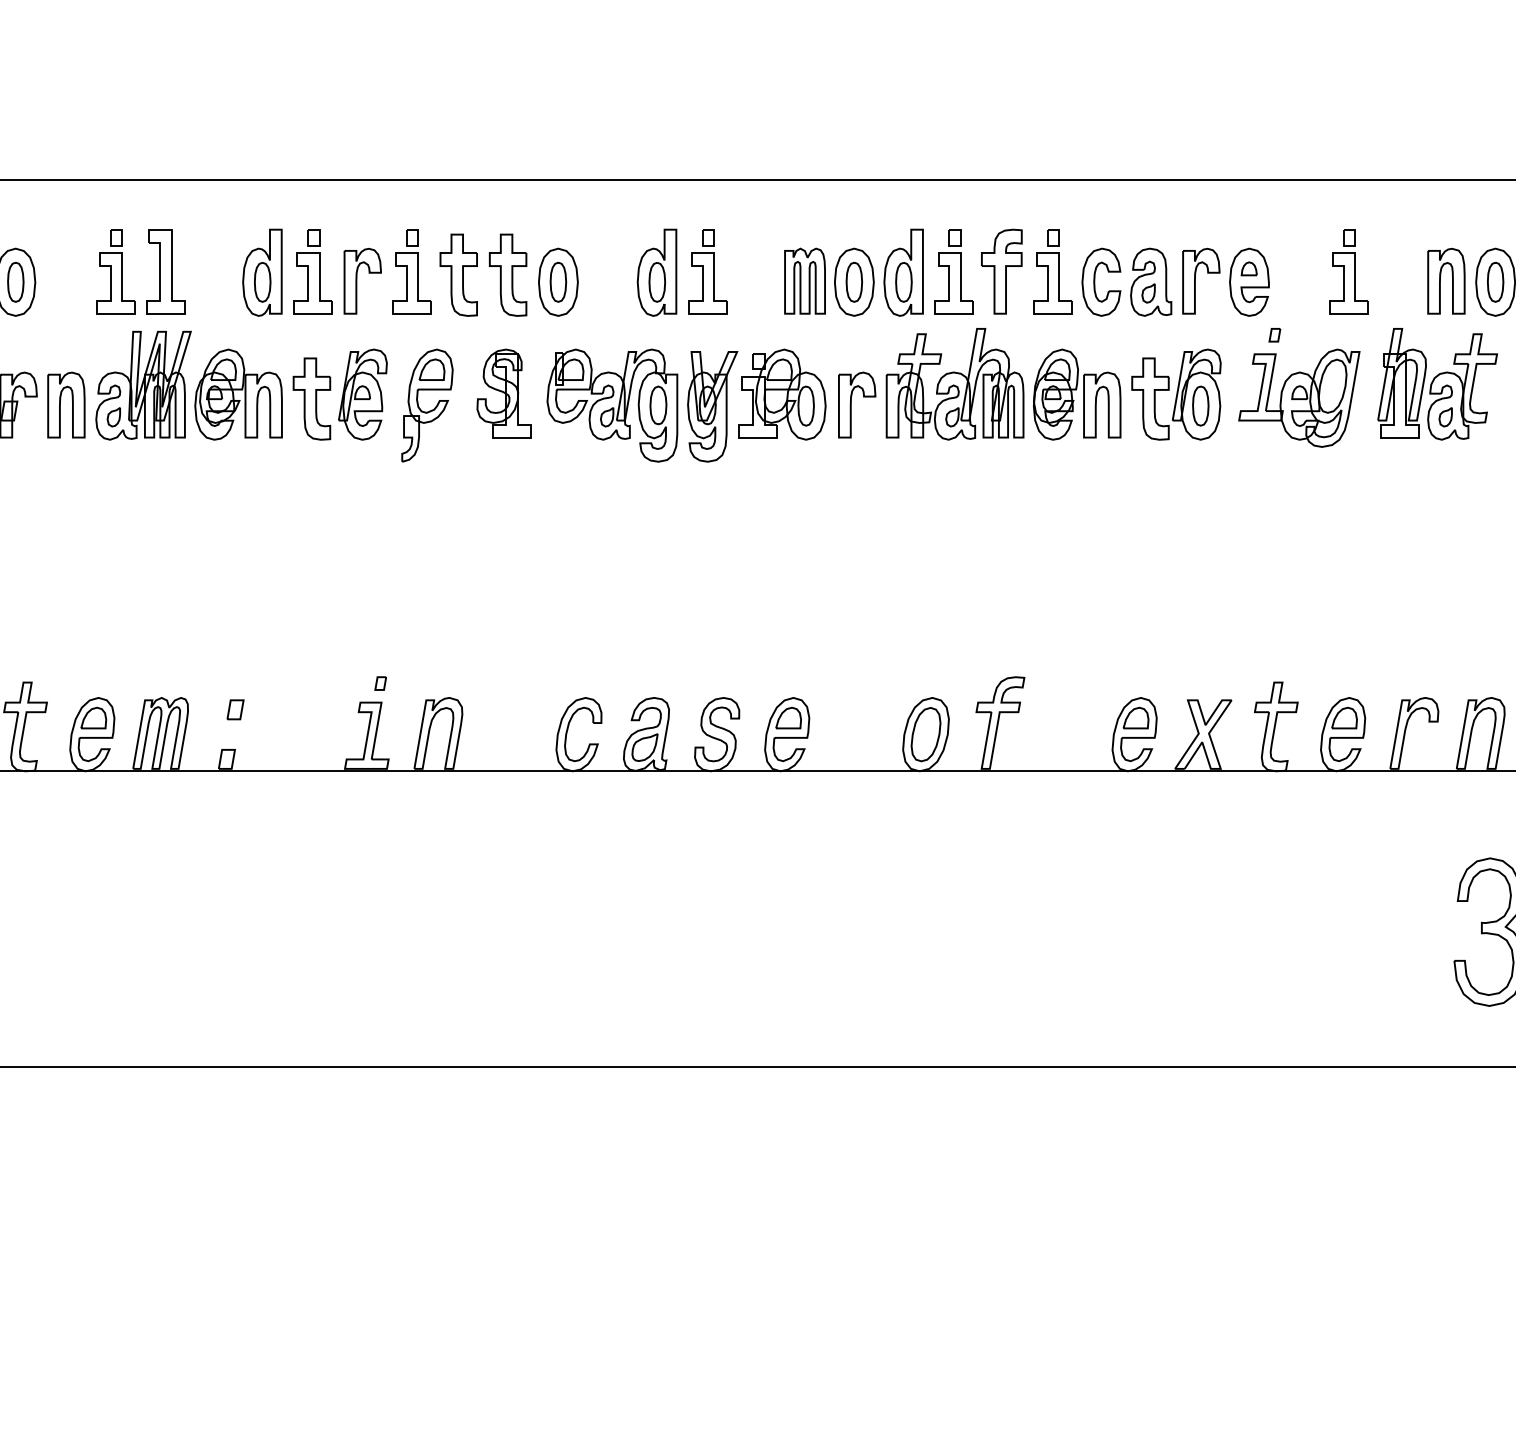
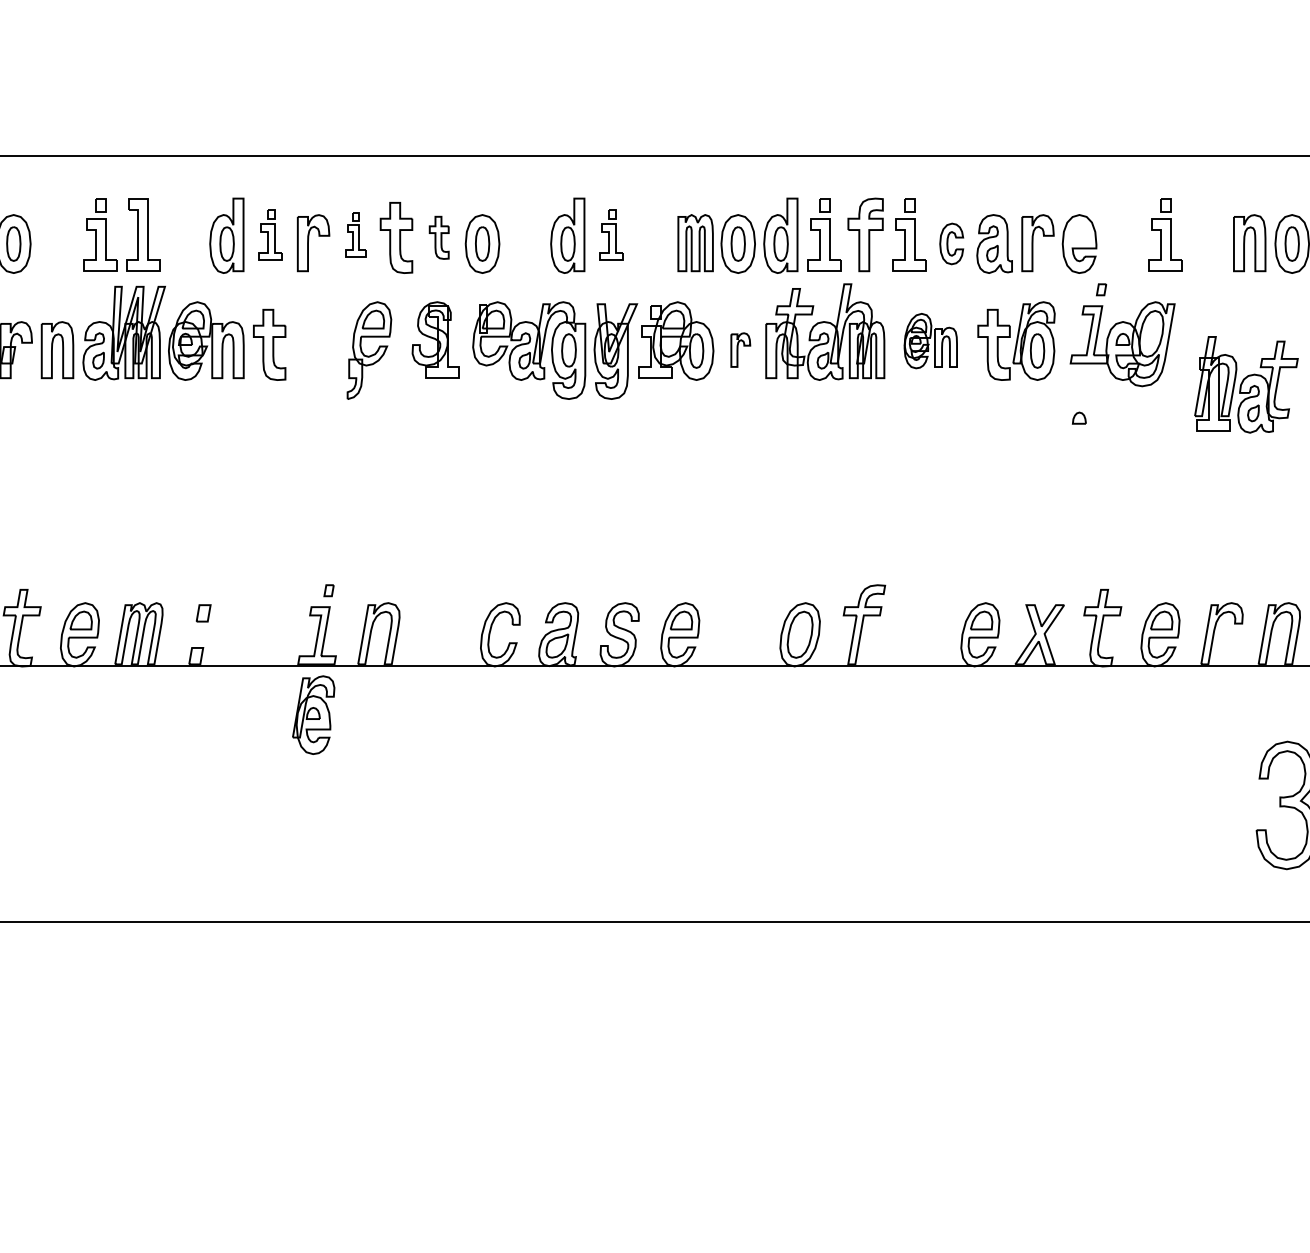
part: (1248, 268) -> (1078, 417), moved
part: (312, 271) -> (270, 234), size x0.7
part: (411, 271) -> (355, 234), size x0.6
part: (707, 271) -> (611, 234), size x0.7
part: (508, 274) -> (439, 237), size x0.6
part: (1101, 281) -> (951, 243), size x0.7
part: (1437, 384) -> (1246, 385), moved
part: (362, 394) -> (313, 715), moved
part: (1077, 394) -> (931, 340), size x0.7
part: (857, 404) -> (740, 349), size x0.6

